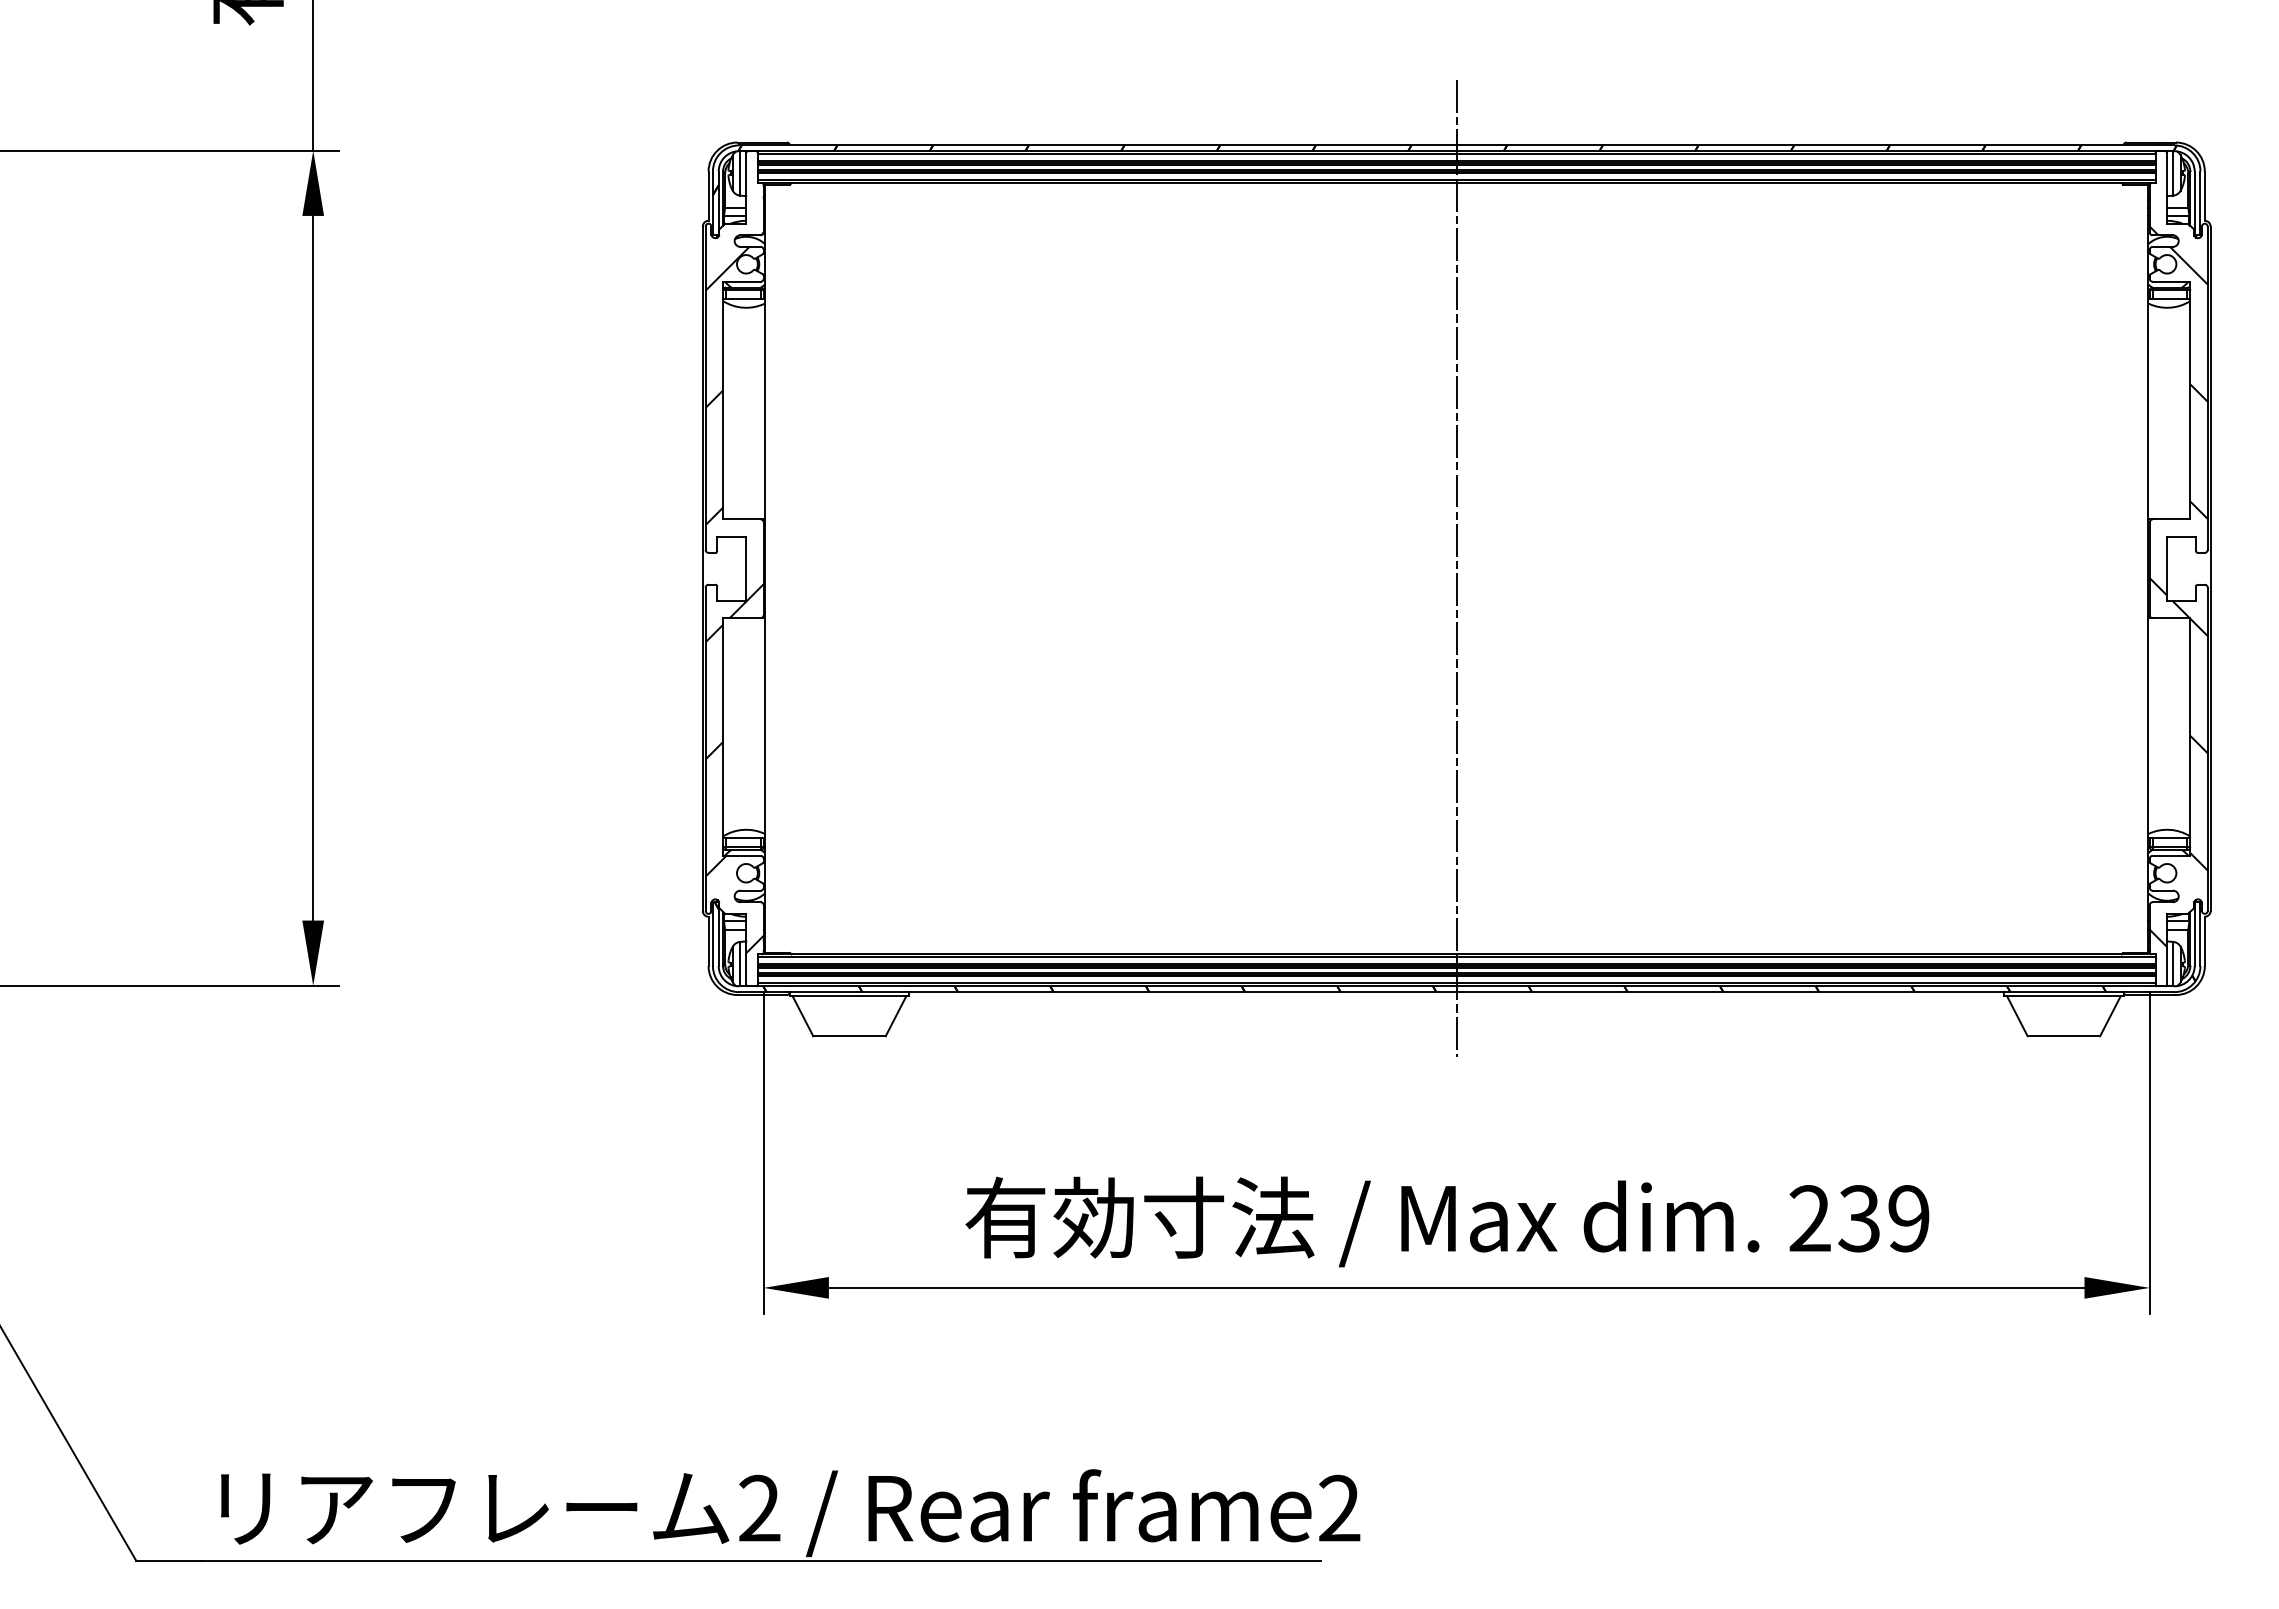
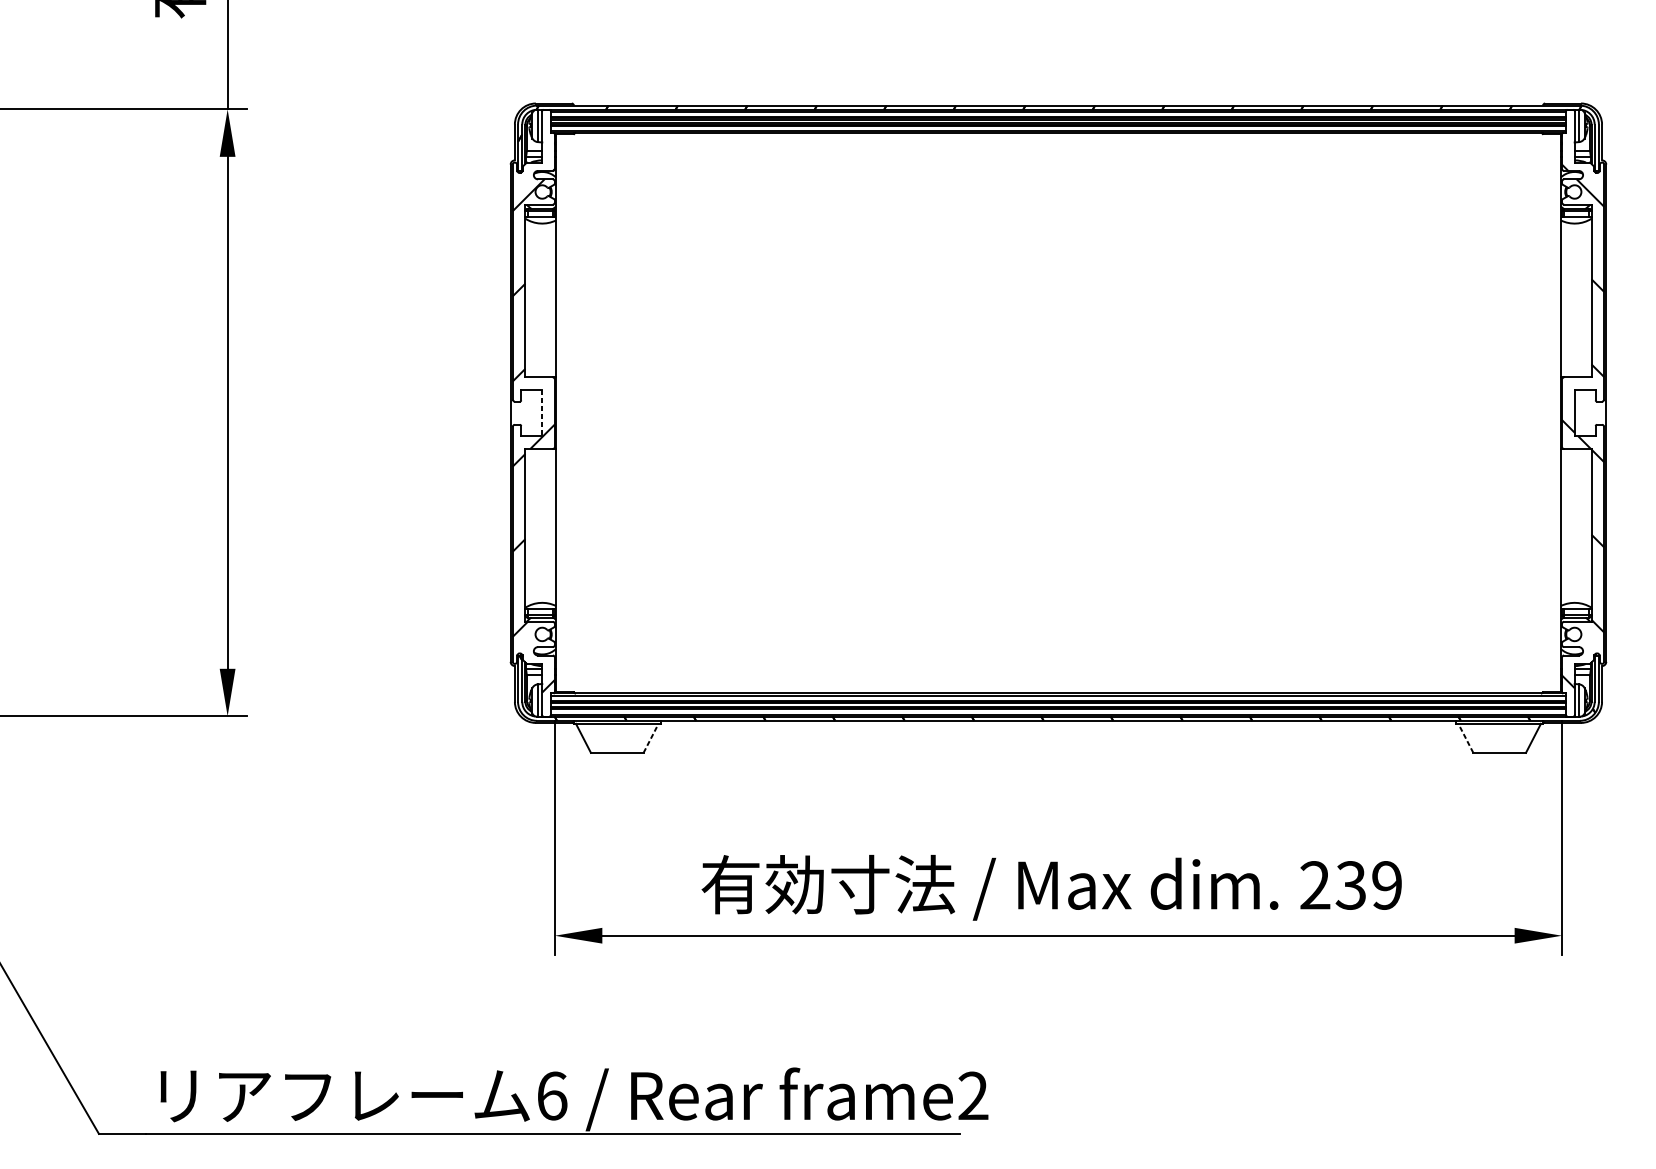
line: (746, 568) -> (542, 413), solid -> dashed
line: (1456, 568) -> (1058, 413), removed
line: (896, 1016) -> (651, 738), solid -> dashed
line: (2017, 1016) -> (1465, 738), solid -> dashed
text: (759, 1508) -> (551, 1096), 2 -> 6

